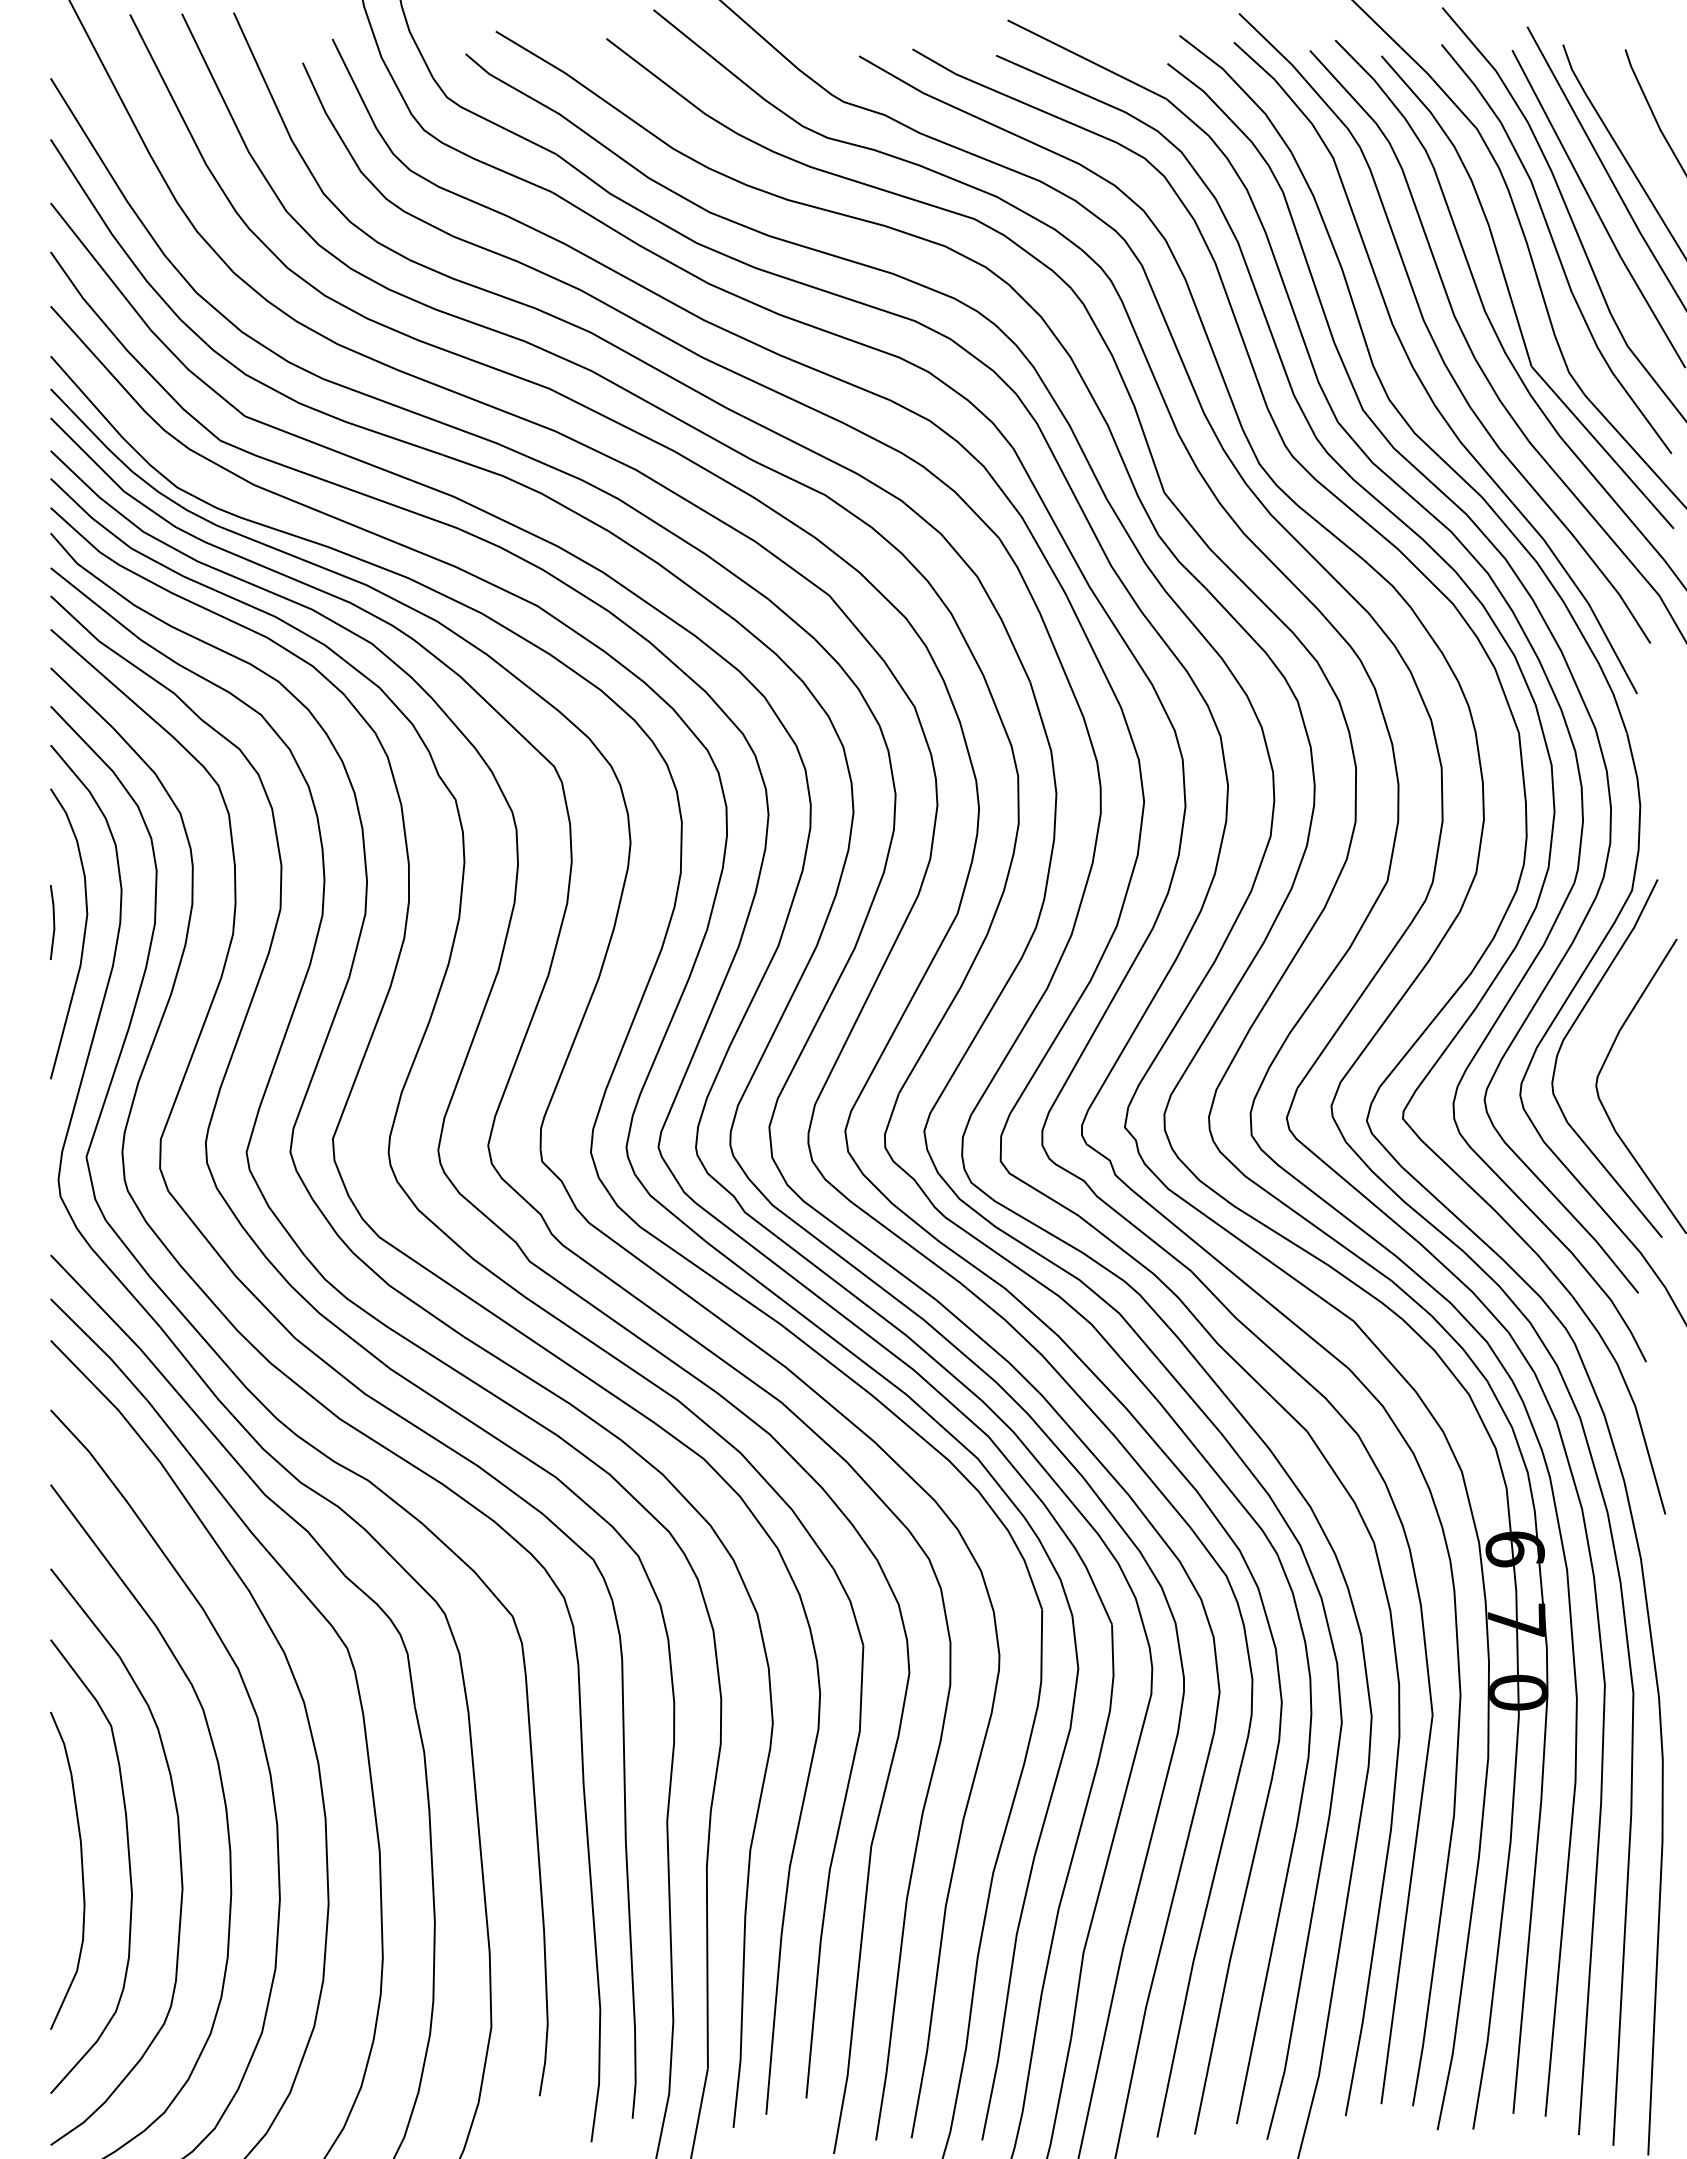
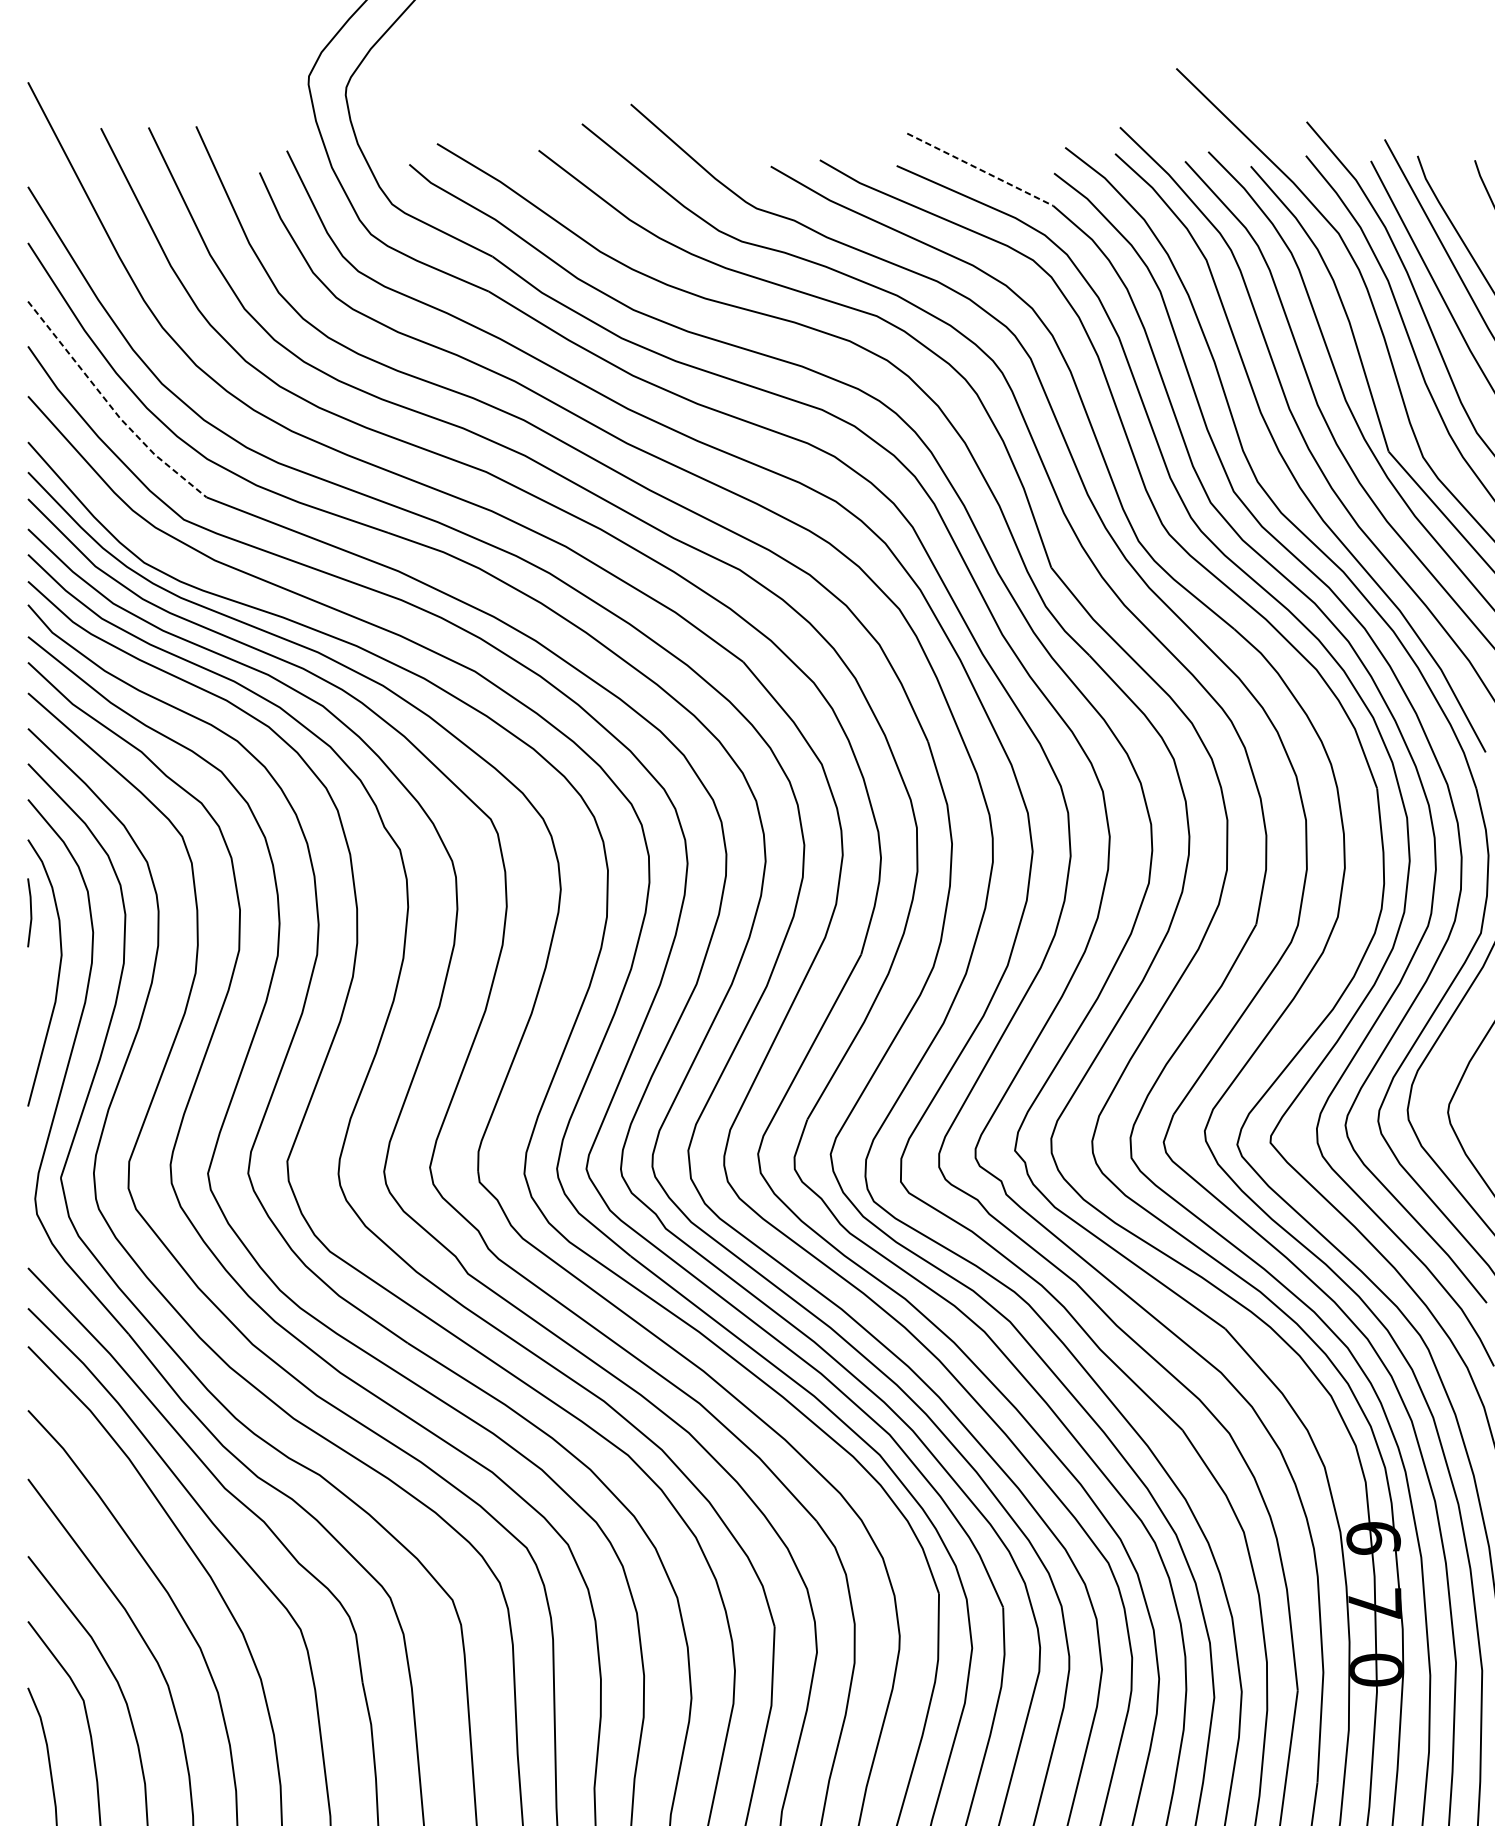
line: (1087, 59) -> (980, 169), solid -> dashed
line: (141, 318) -> (111, 407), solid -> dashed
line: (53, 922) -> (30, 912), moved

